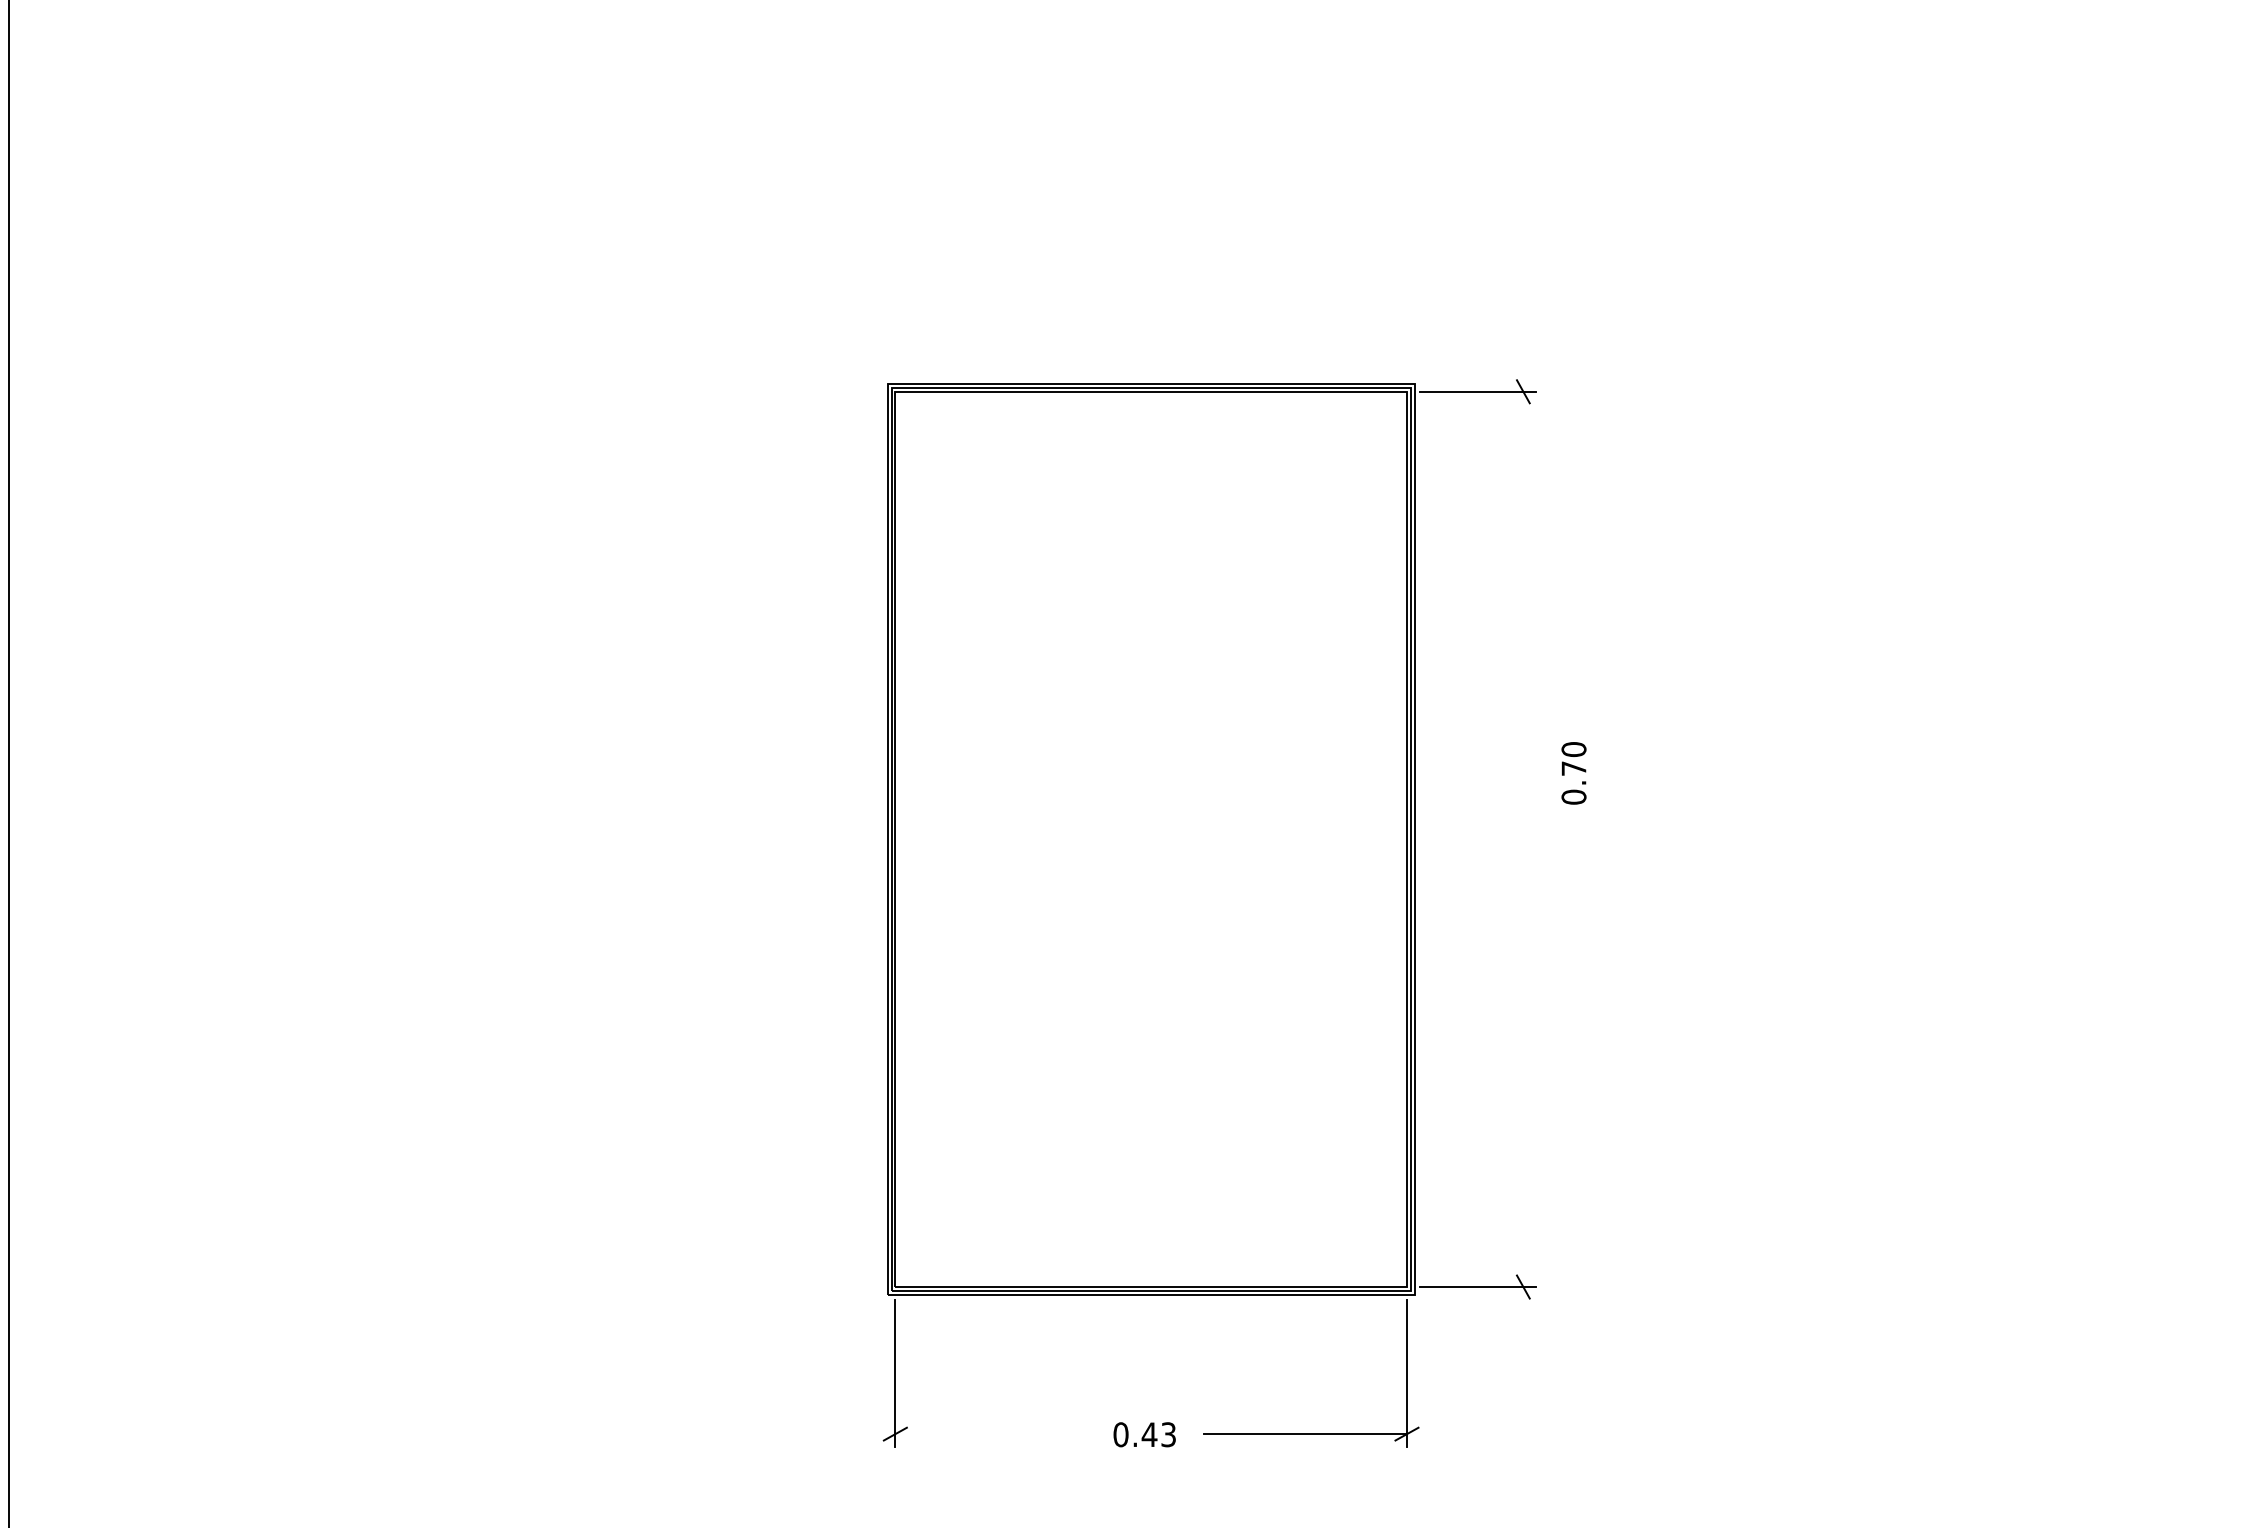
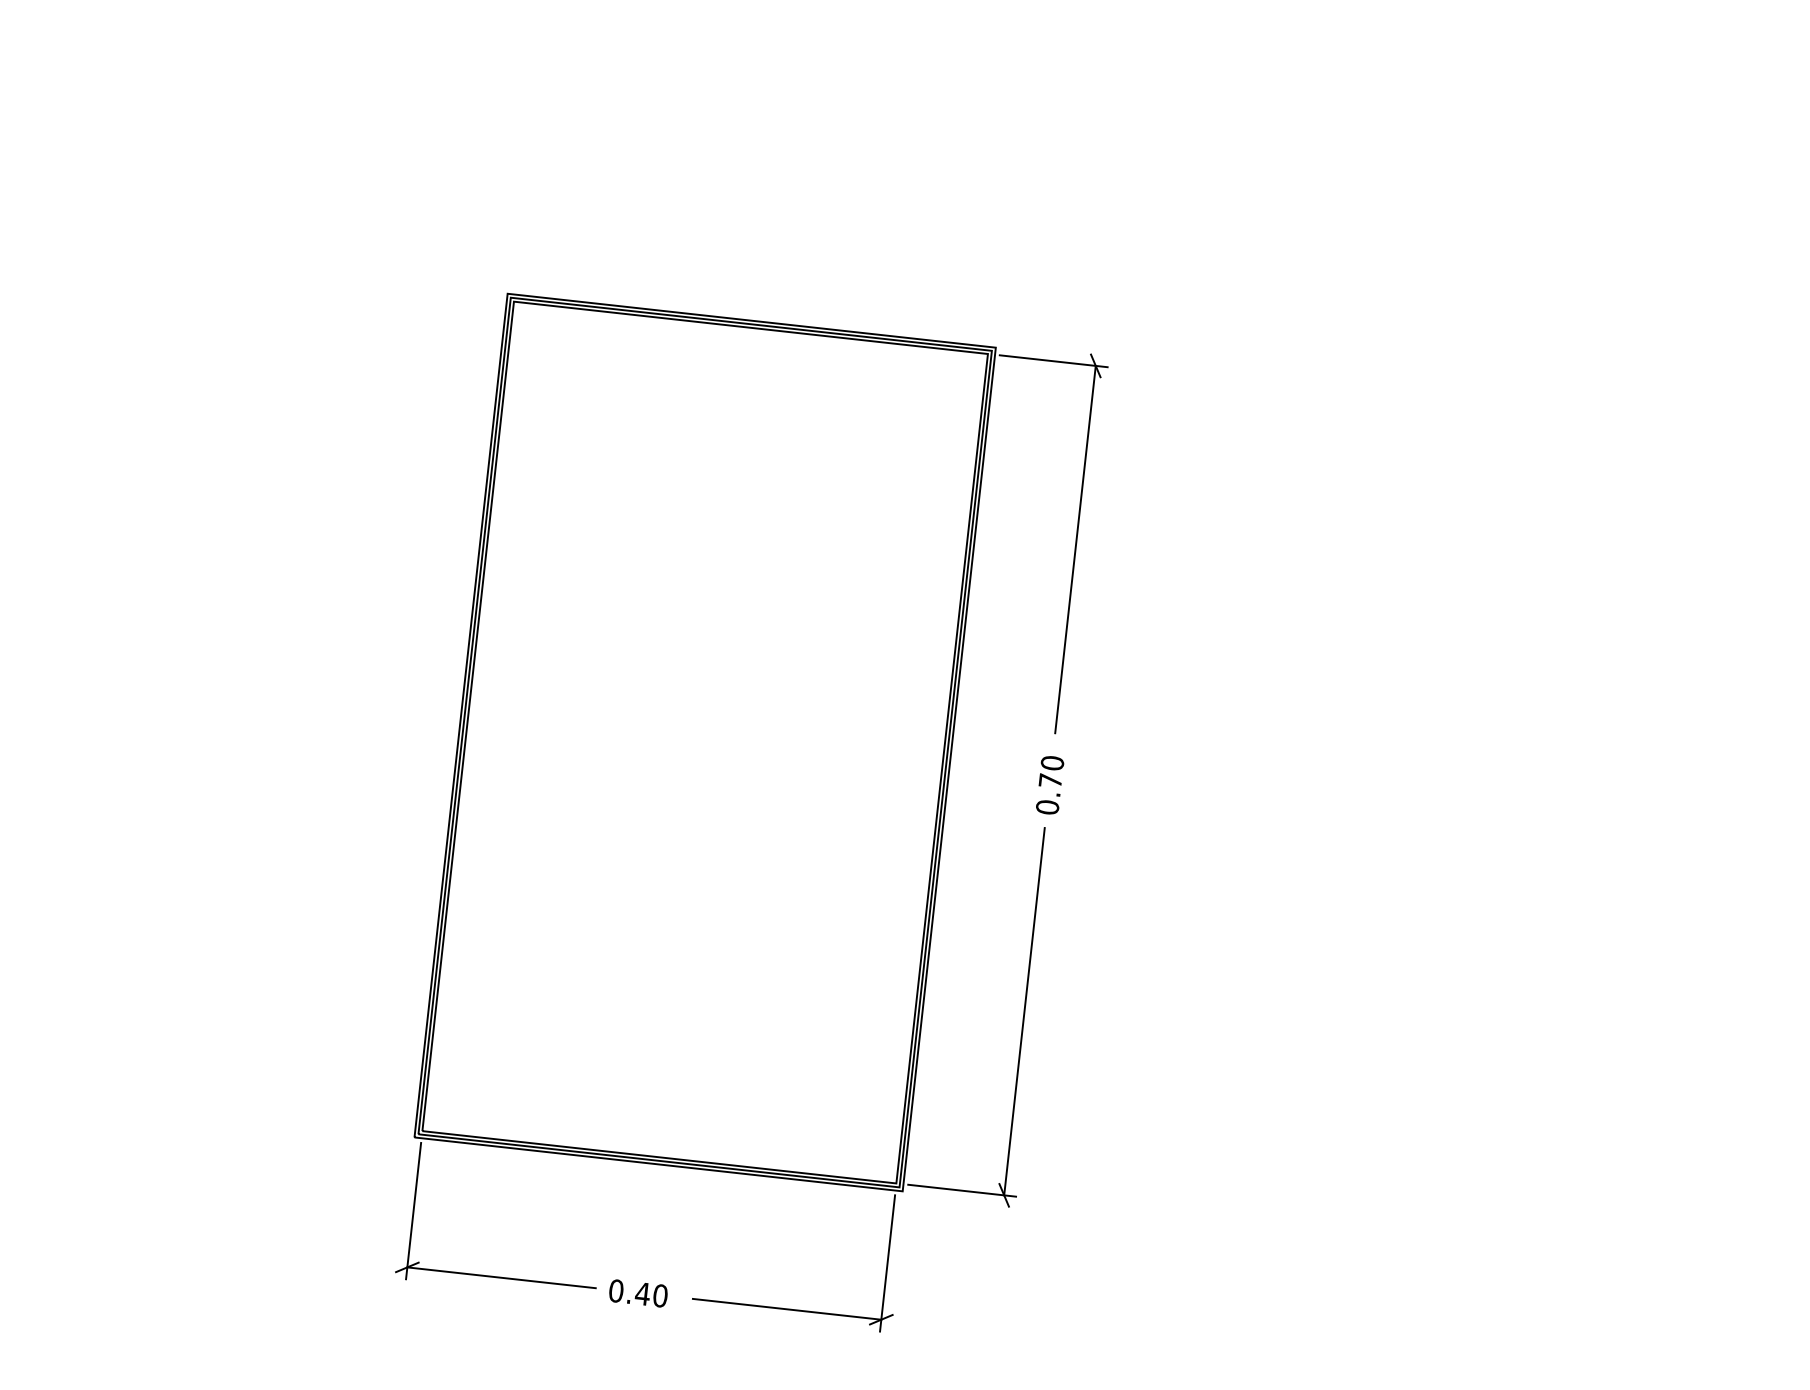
line: (1523, 589) -> (1075, 549), added
text: (1573, 773) -> (1049, 785), moved
line: (1523, 1088) -> (1024, 1011), added
line: (996, 1434) -> (500, 1278), added
text: (1168, 1434) -> (660, 1295), 0.43 -> 0.40

